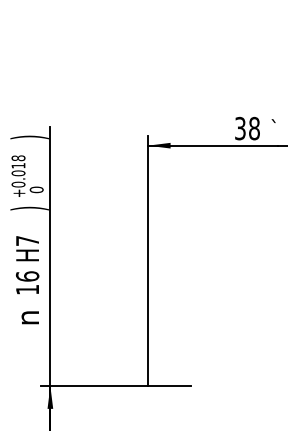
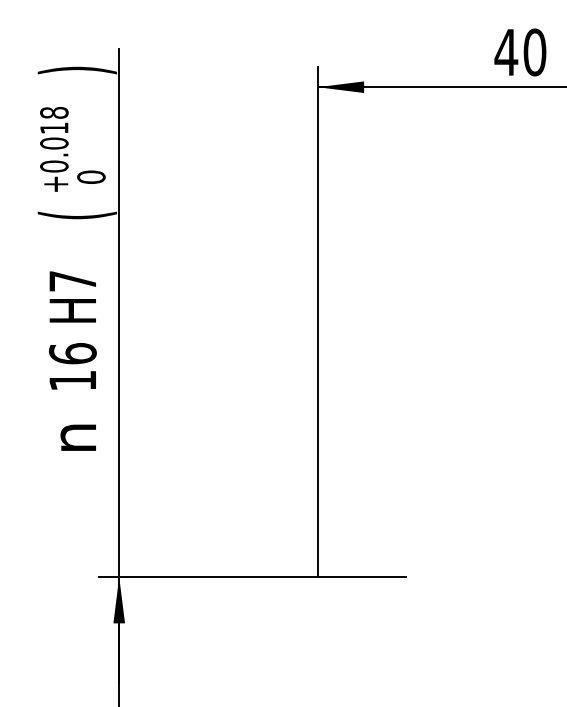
text: (246, 128) -> (518, 52), 38 -> 40
text: (29, 208) -> (76, 215), ) -> (

